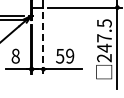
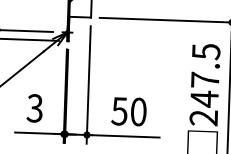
line: (43, 42) -> (88, 84), dashed -> solid
text: (15, 55) -> (34, 106), 8 -> 3
text: (70, 56) -> (139, 112), 59 -> 50

